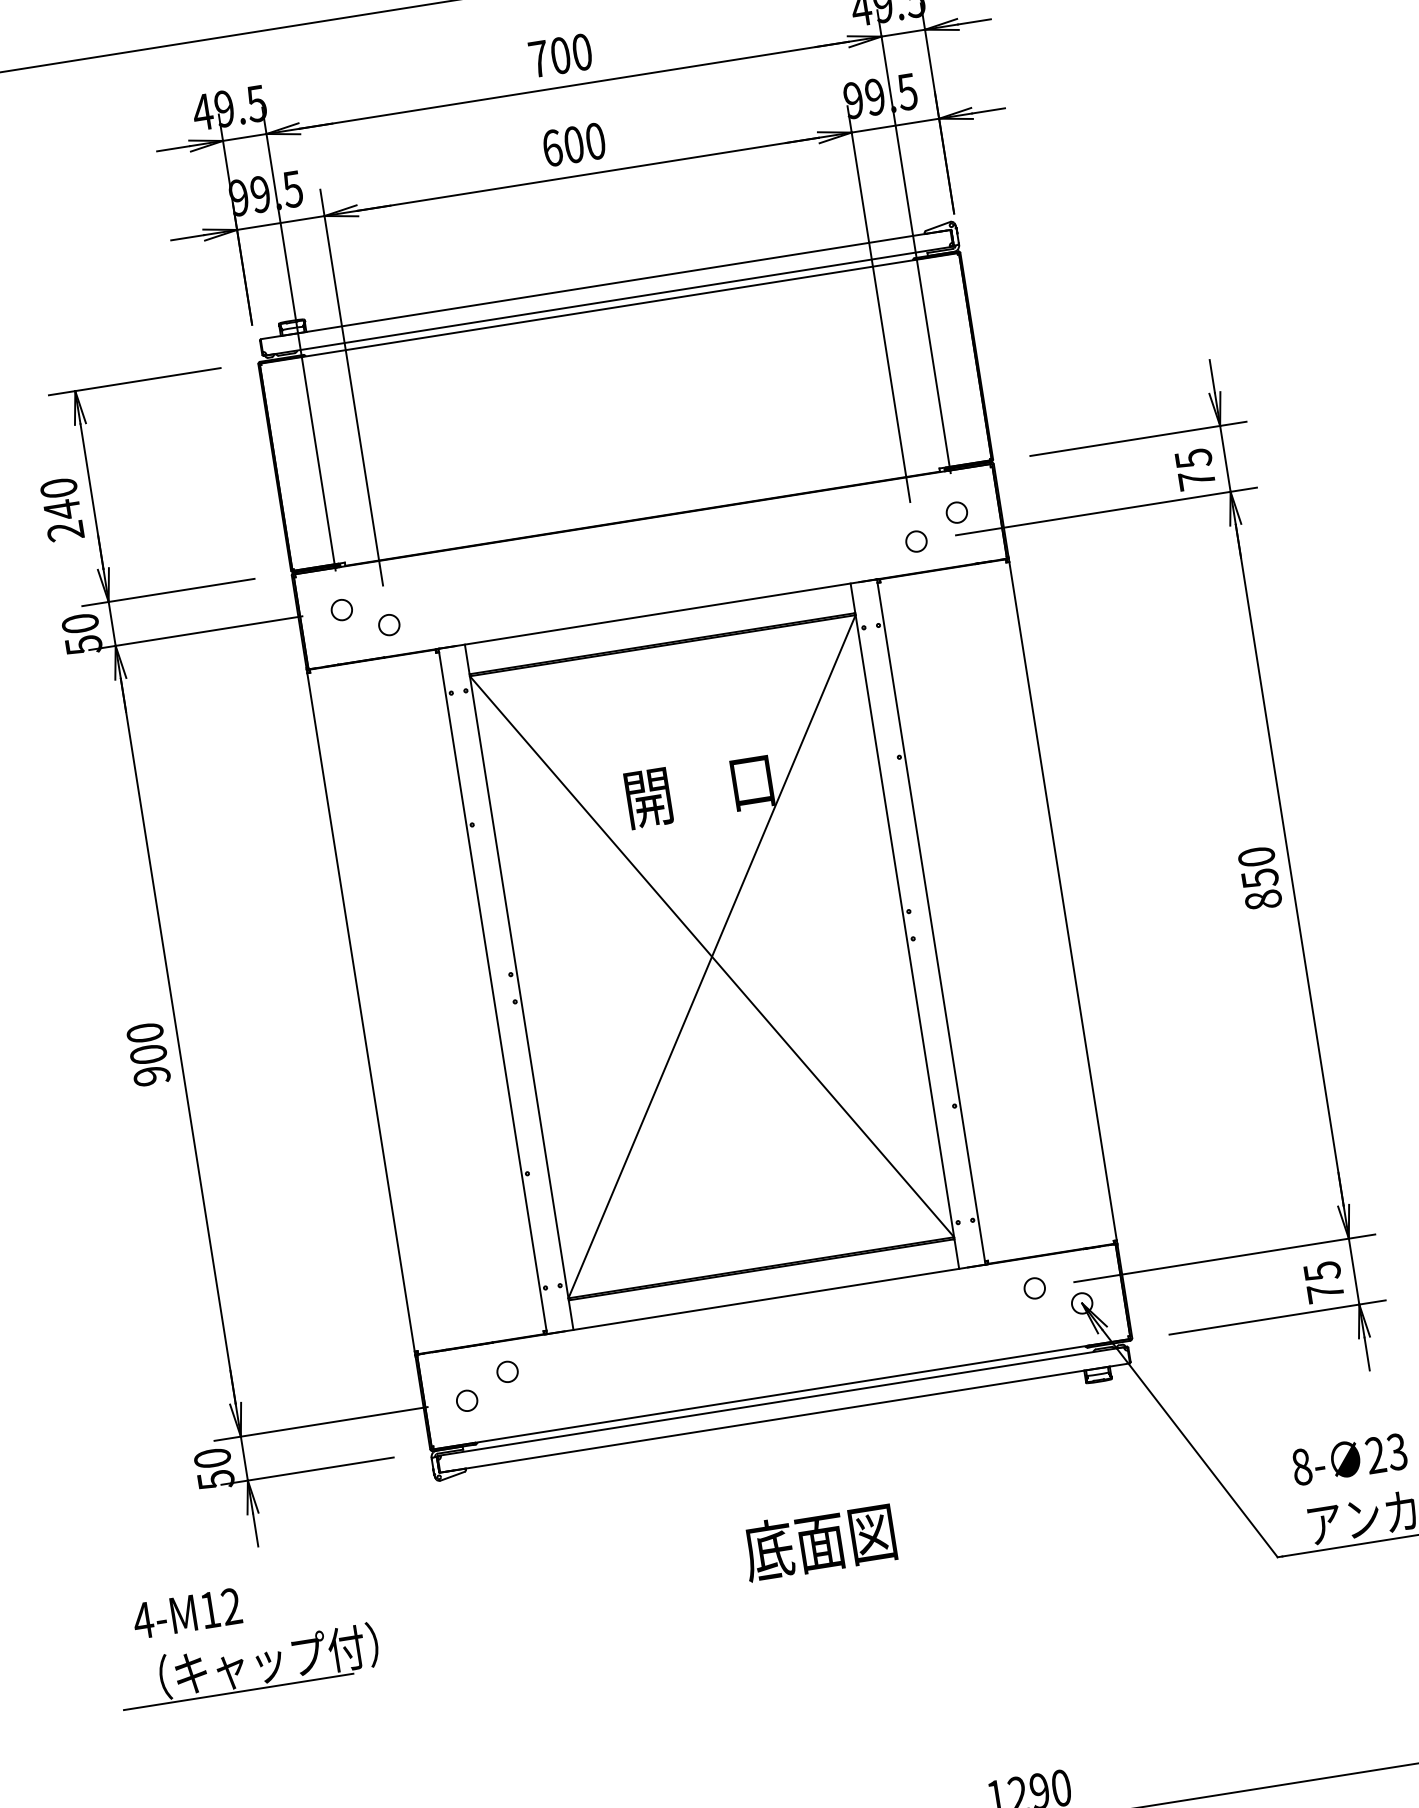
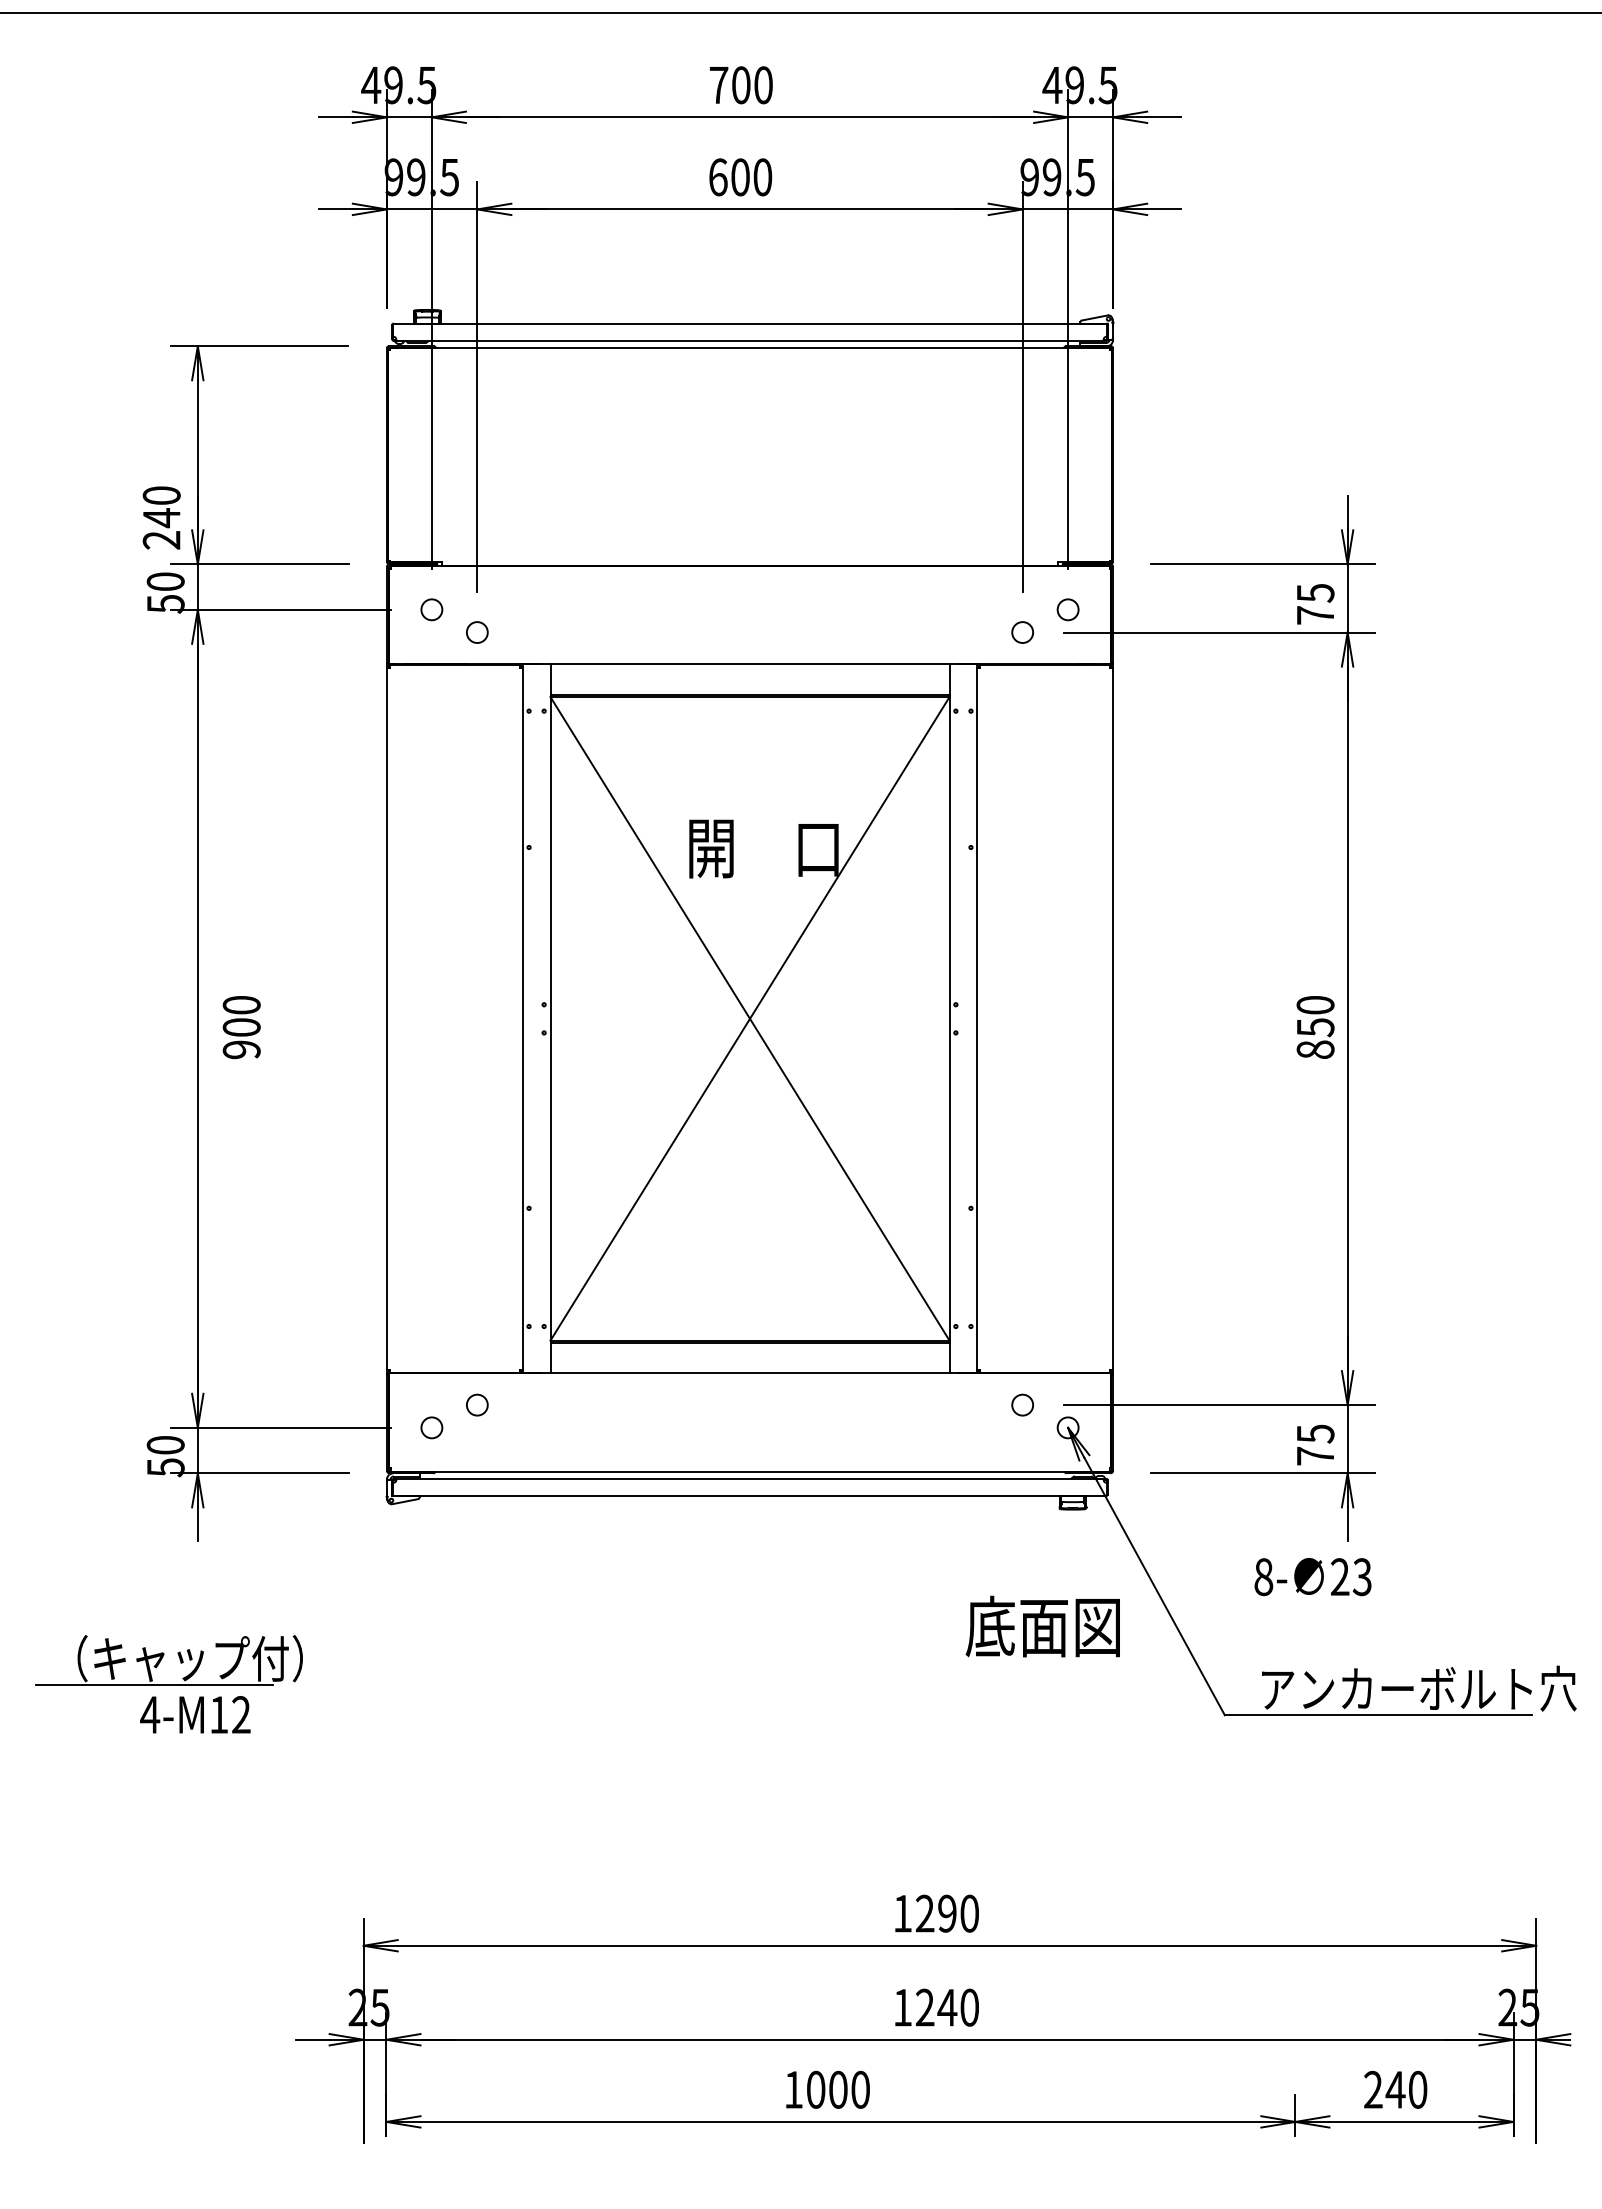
text: (61, 509) -> (161, 517), moved
text: (148, 1054) -> (241, 1027), moved
text: (1349, 1459) -> (1312, 1577), moved
text: (819, 1541) -> (1042, 1626), moved
text: (187, 1613) -> (195, 1714), moved

